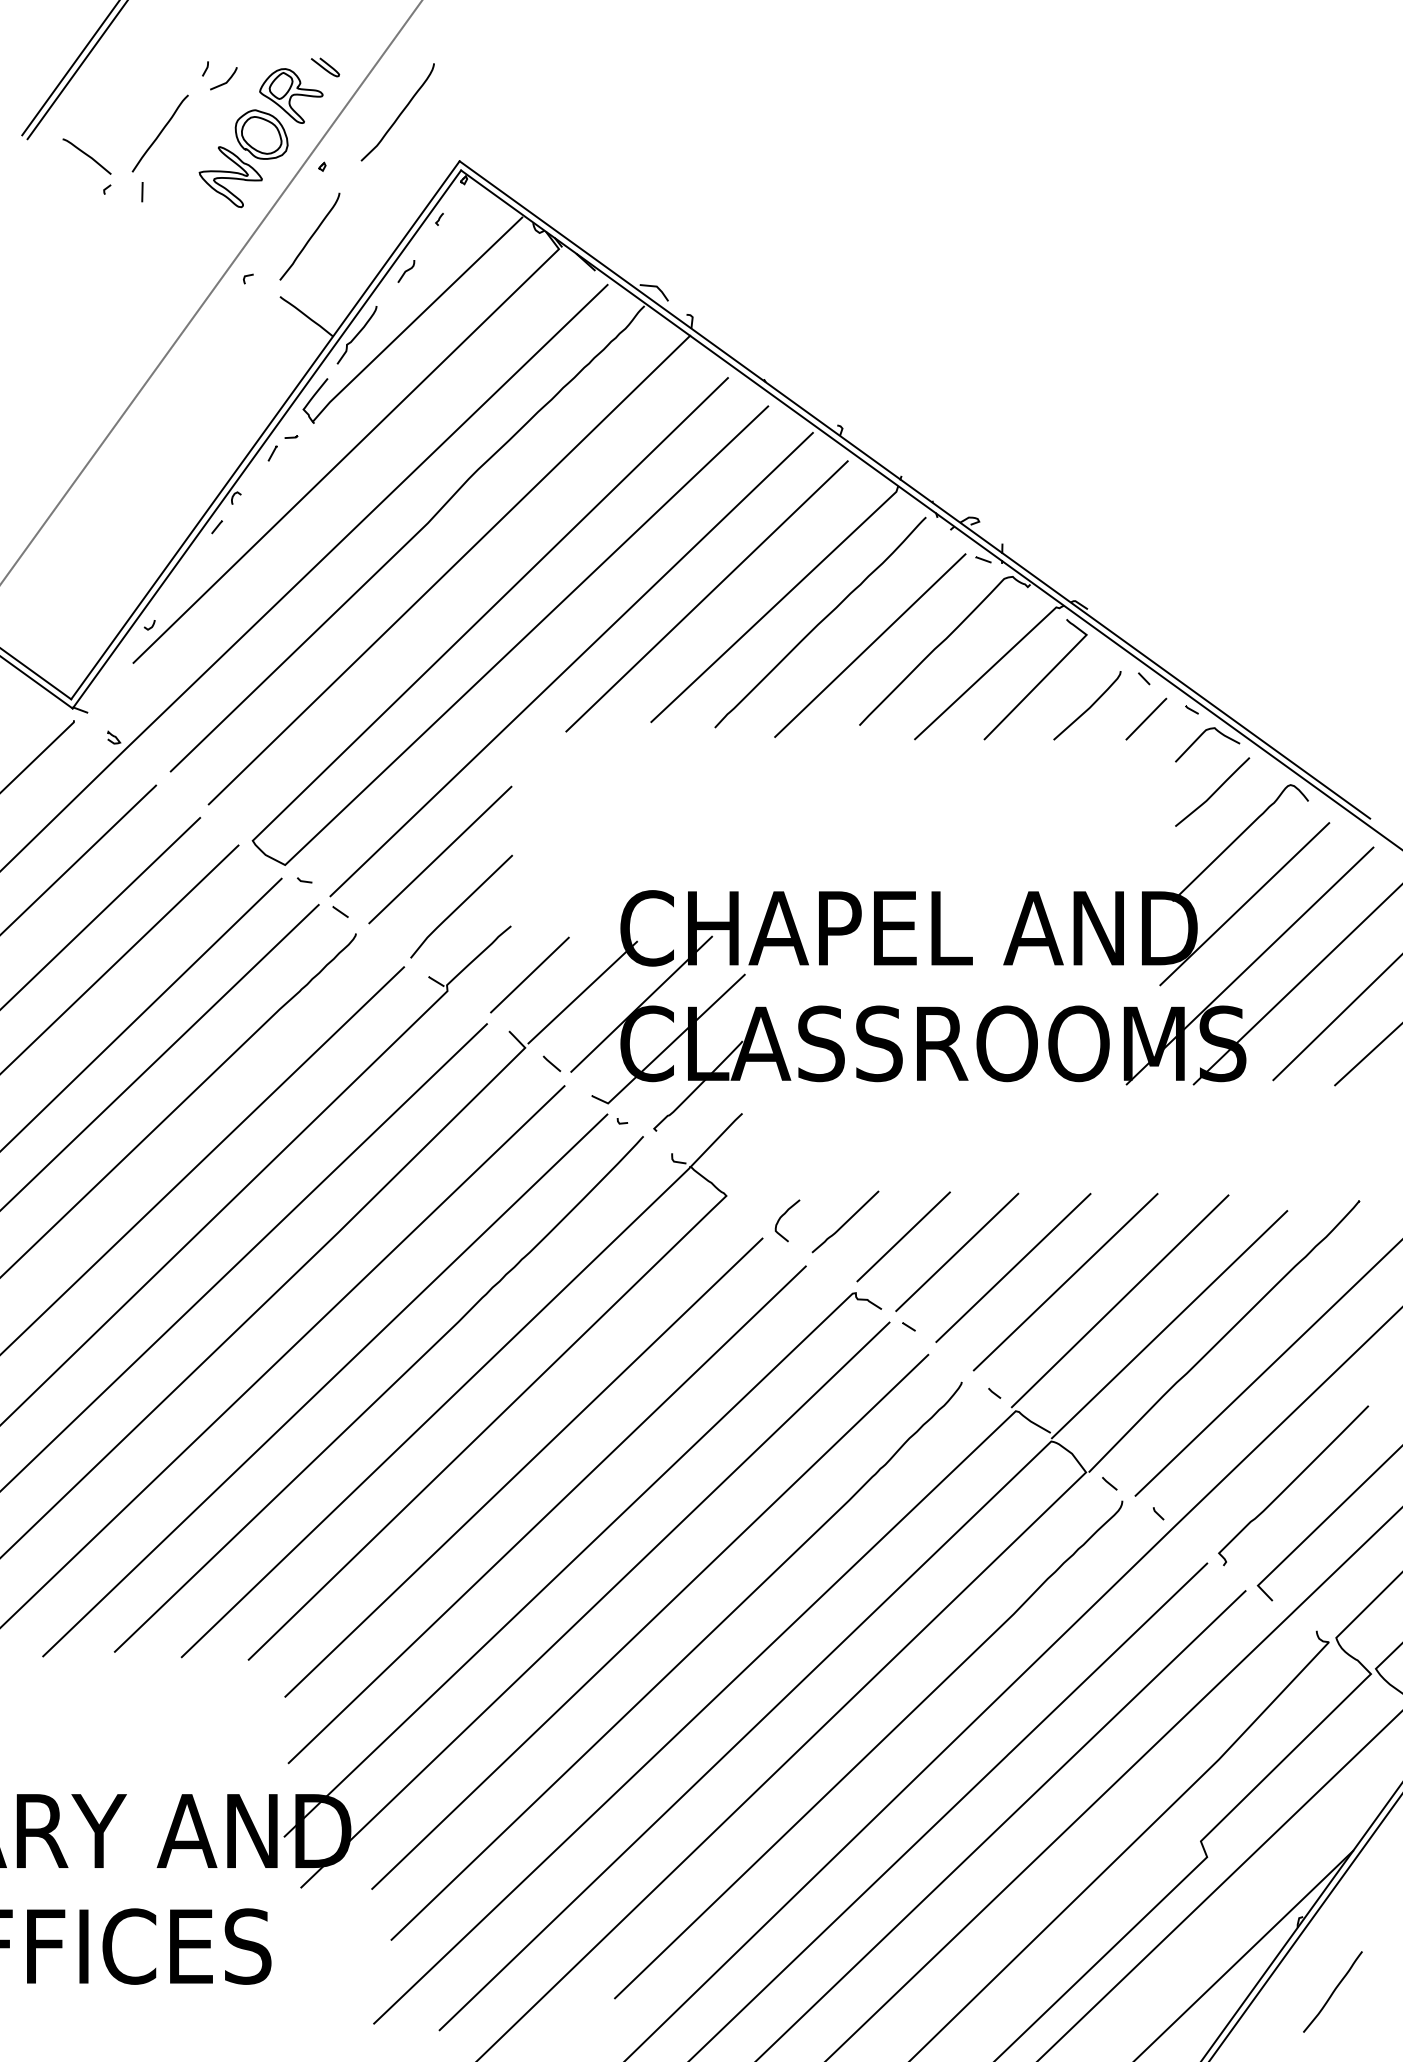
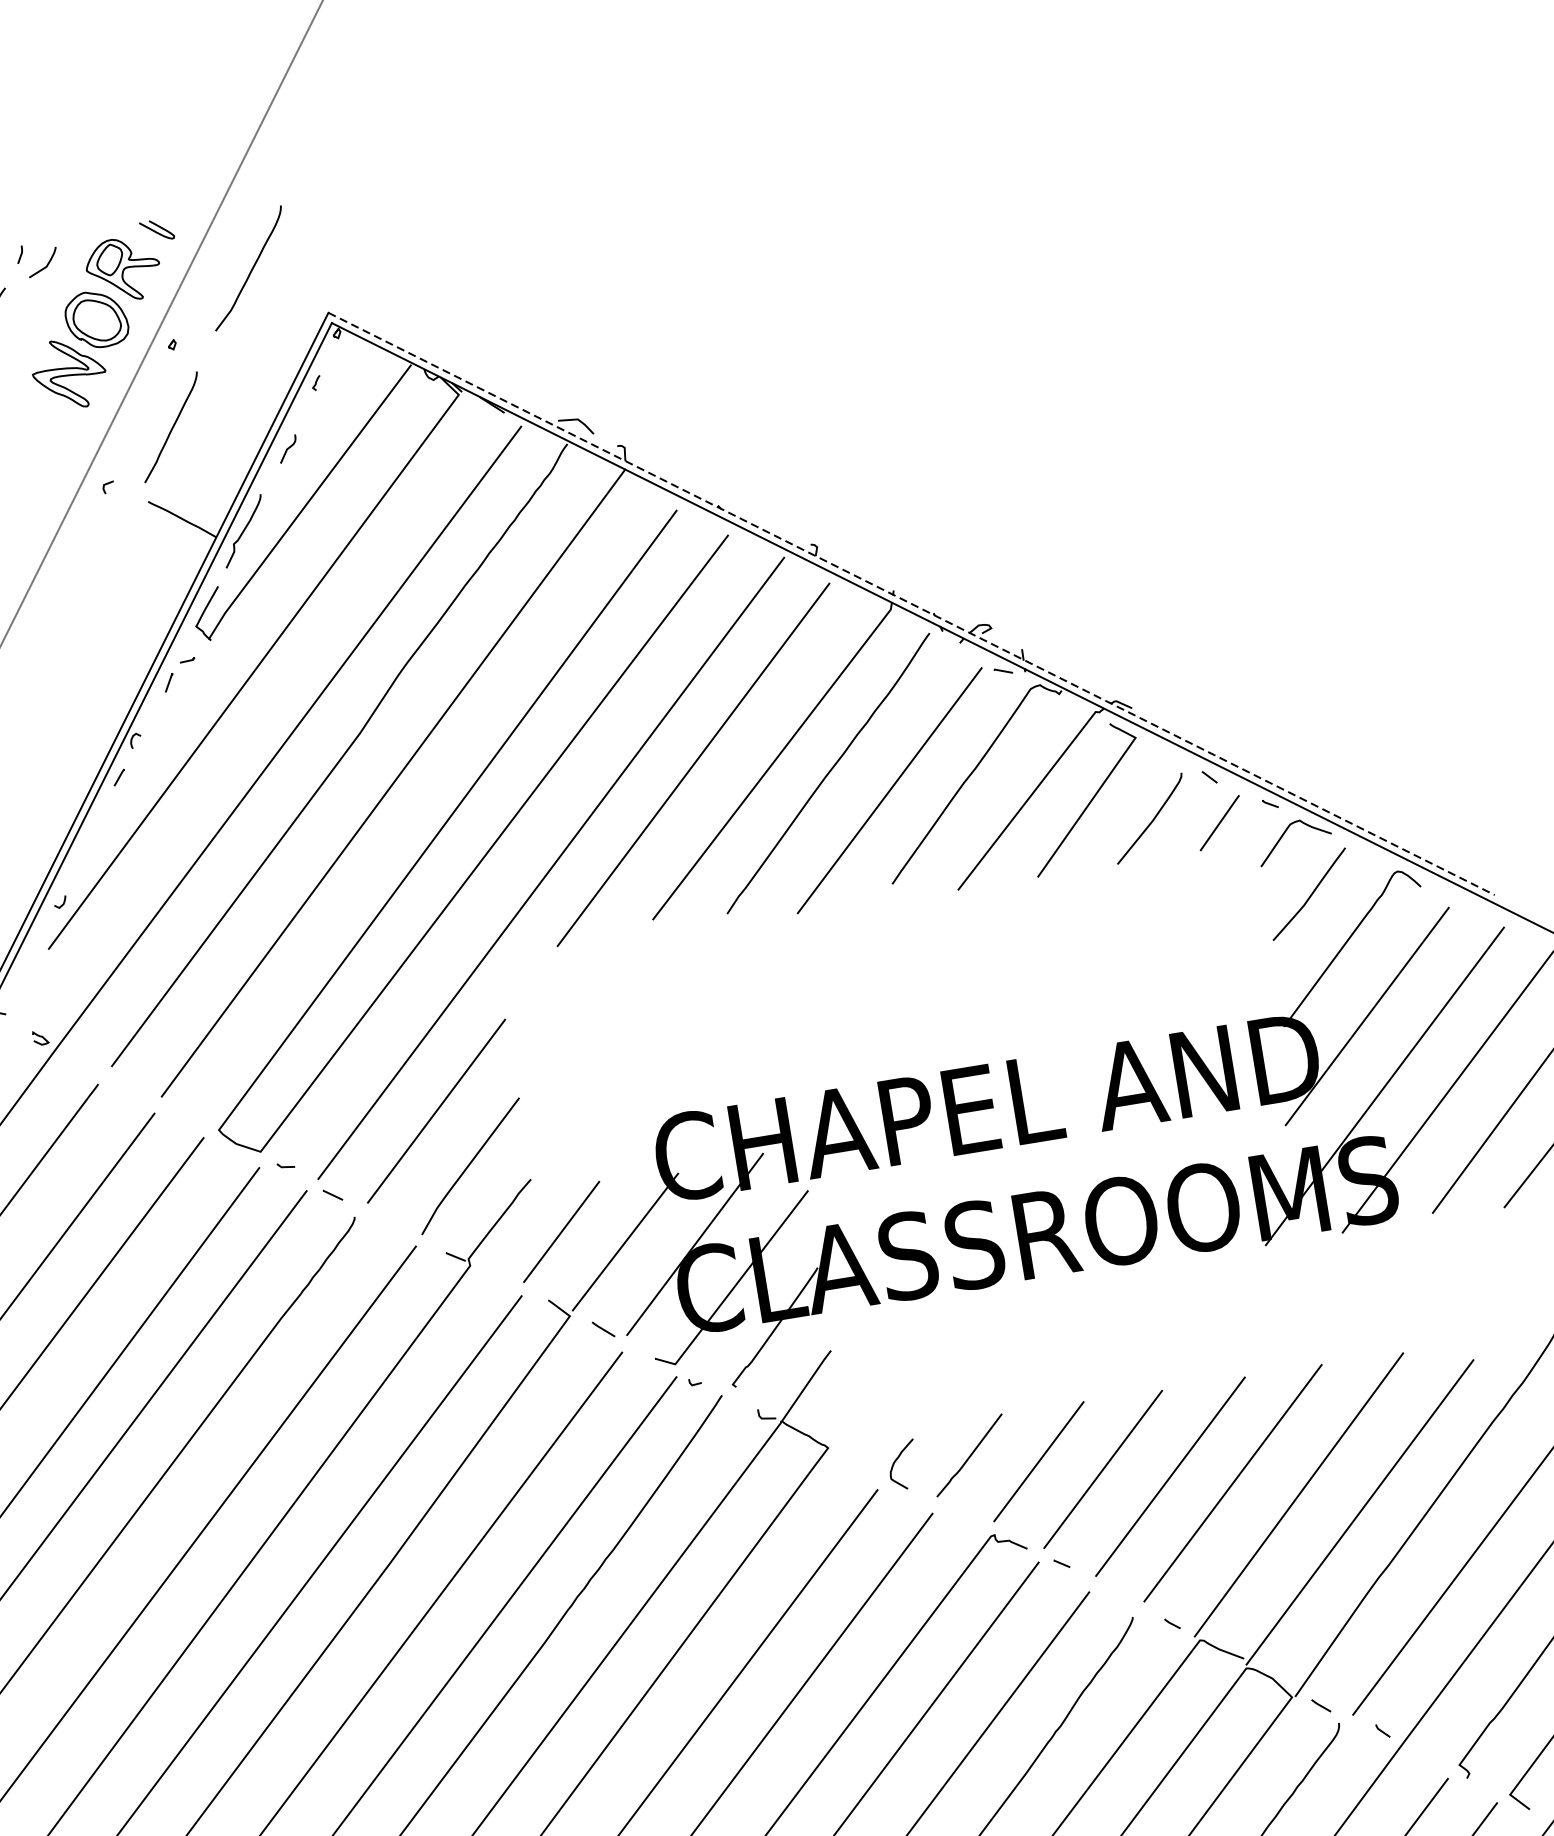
line: (914, 489) -> (911, 603), solid -> dashed

